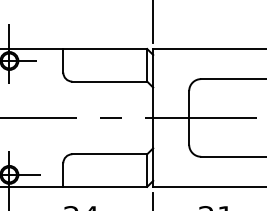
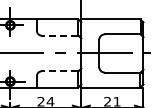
line: (108, 81) -> (59, 35), solid -> dashed
line: (108, 154) -> (59, 71), solid -> dashed

